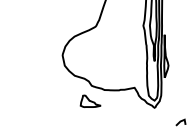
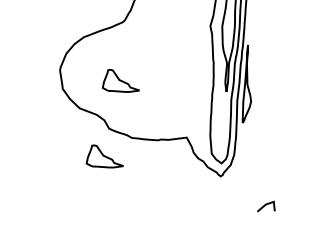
part: (96, 58) -> (121, 79), added

